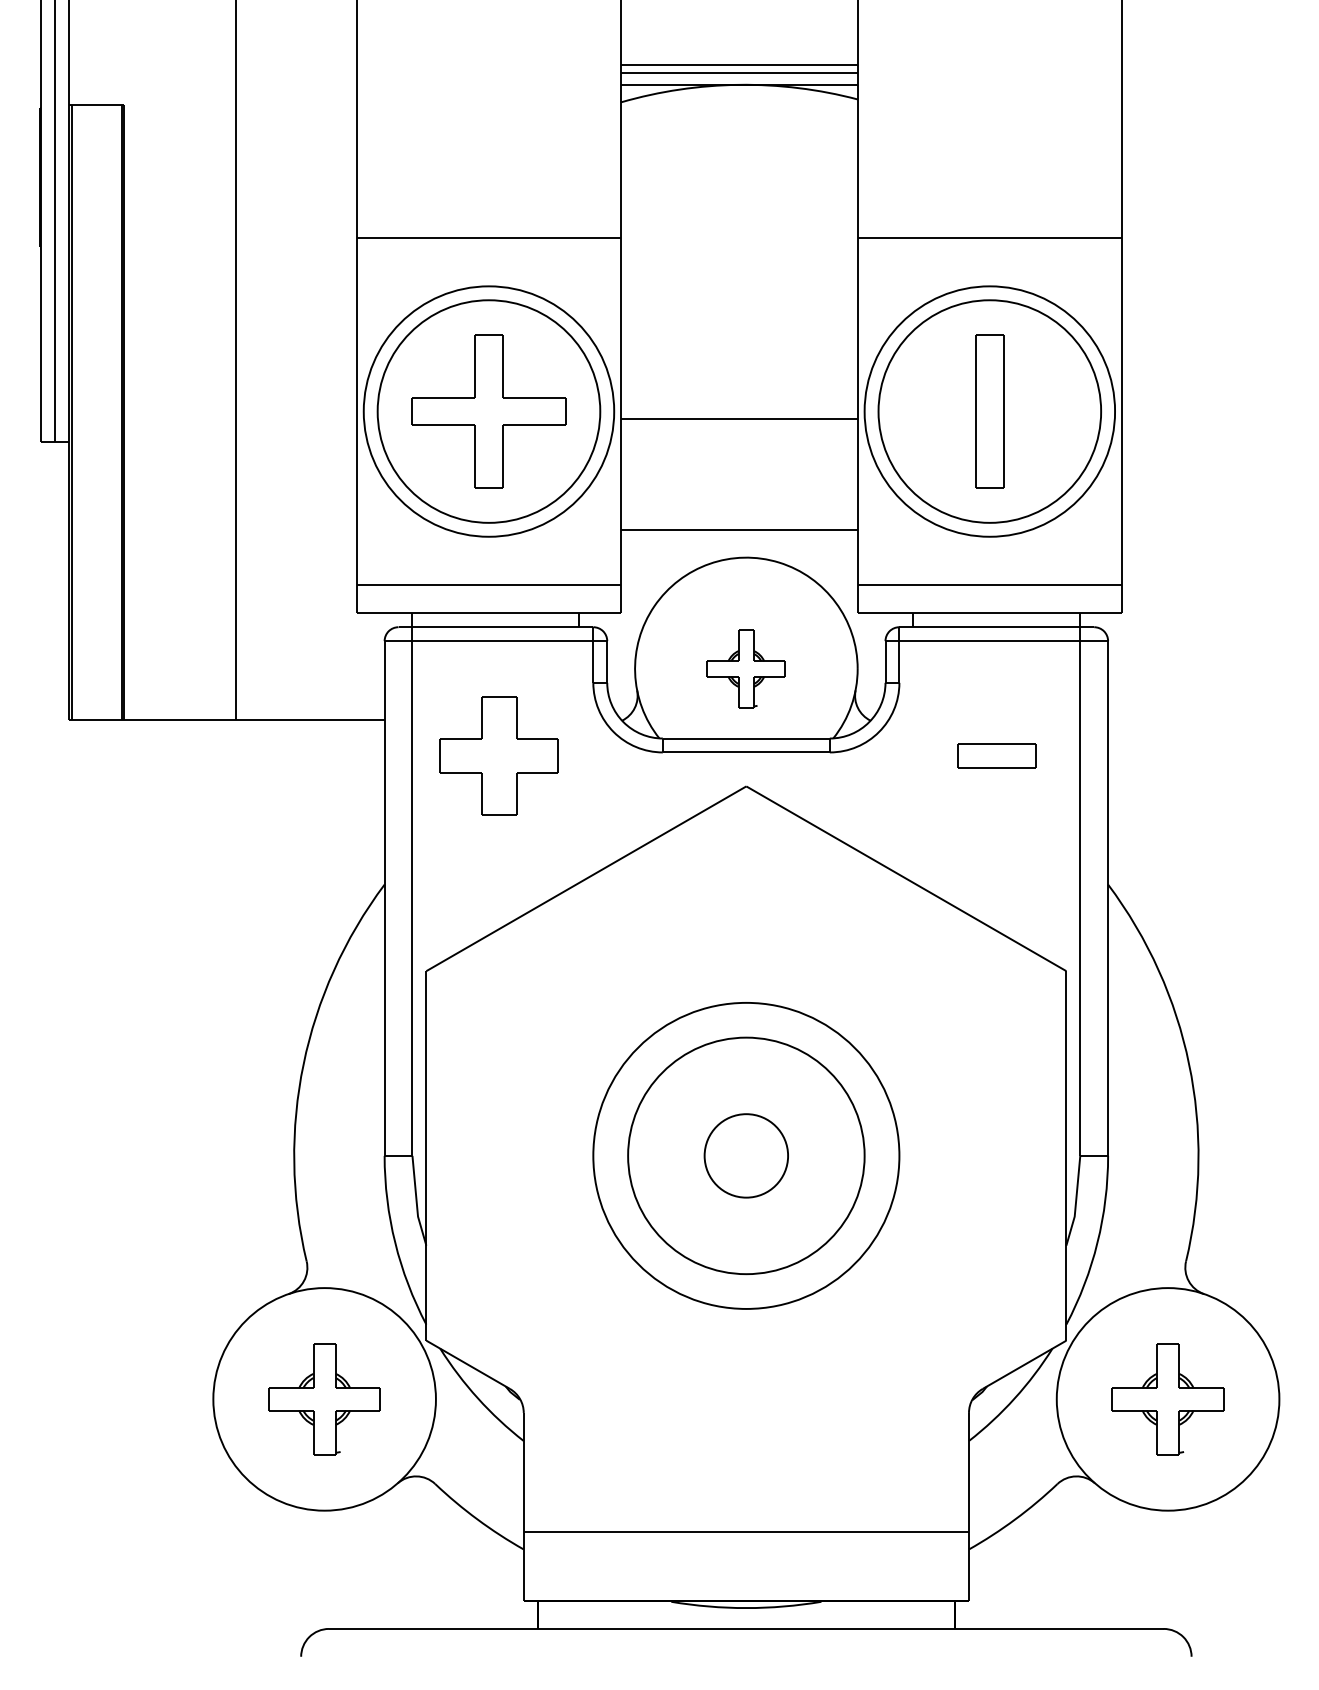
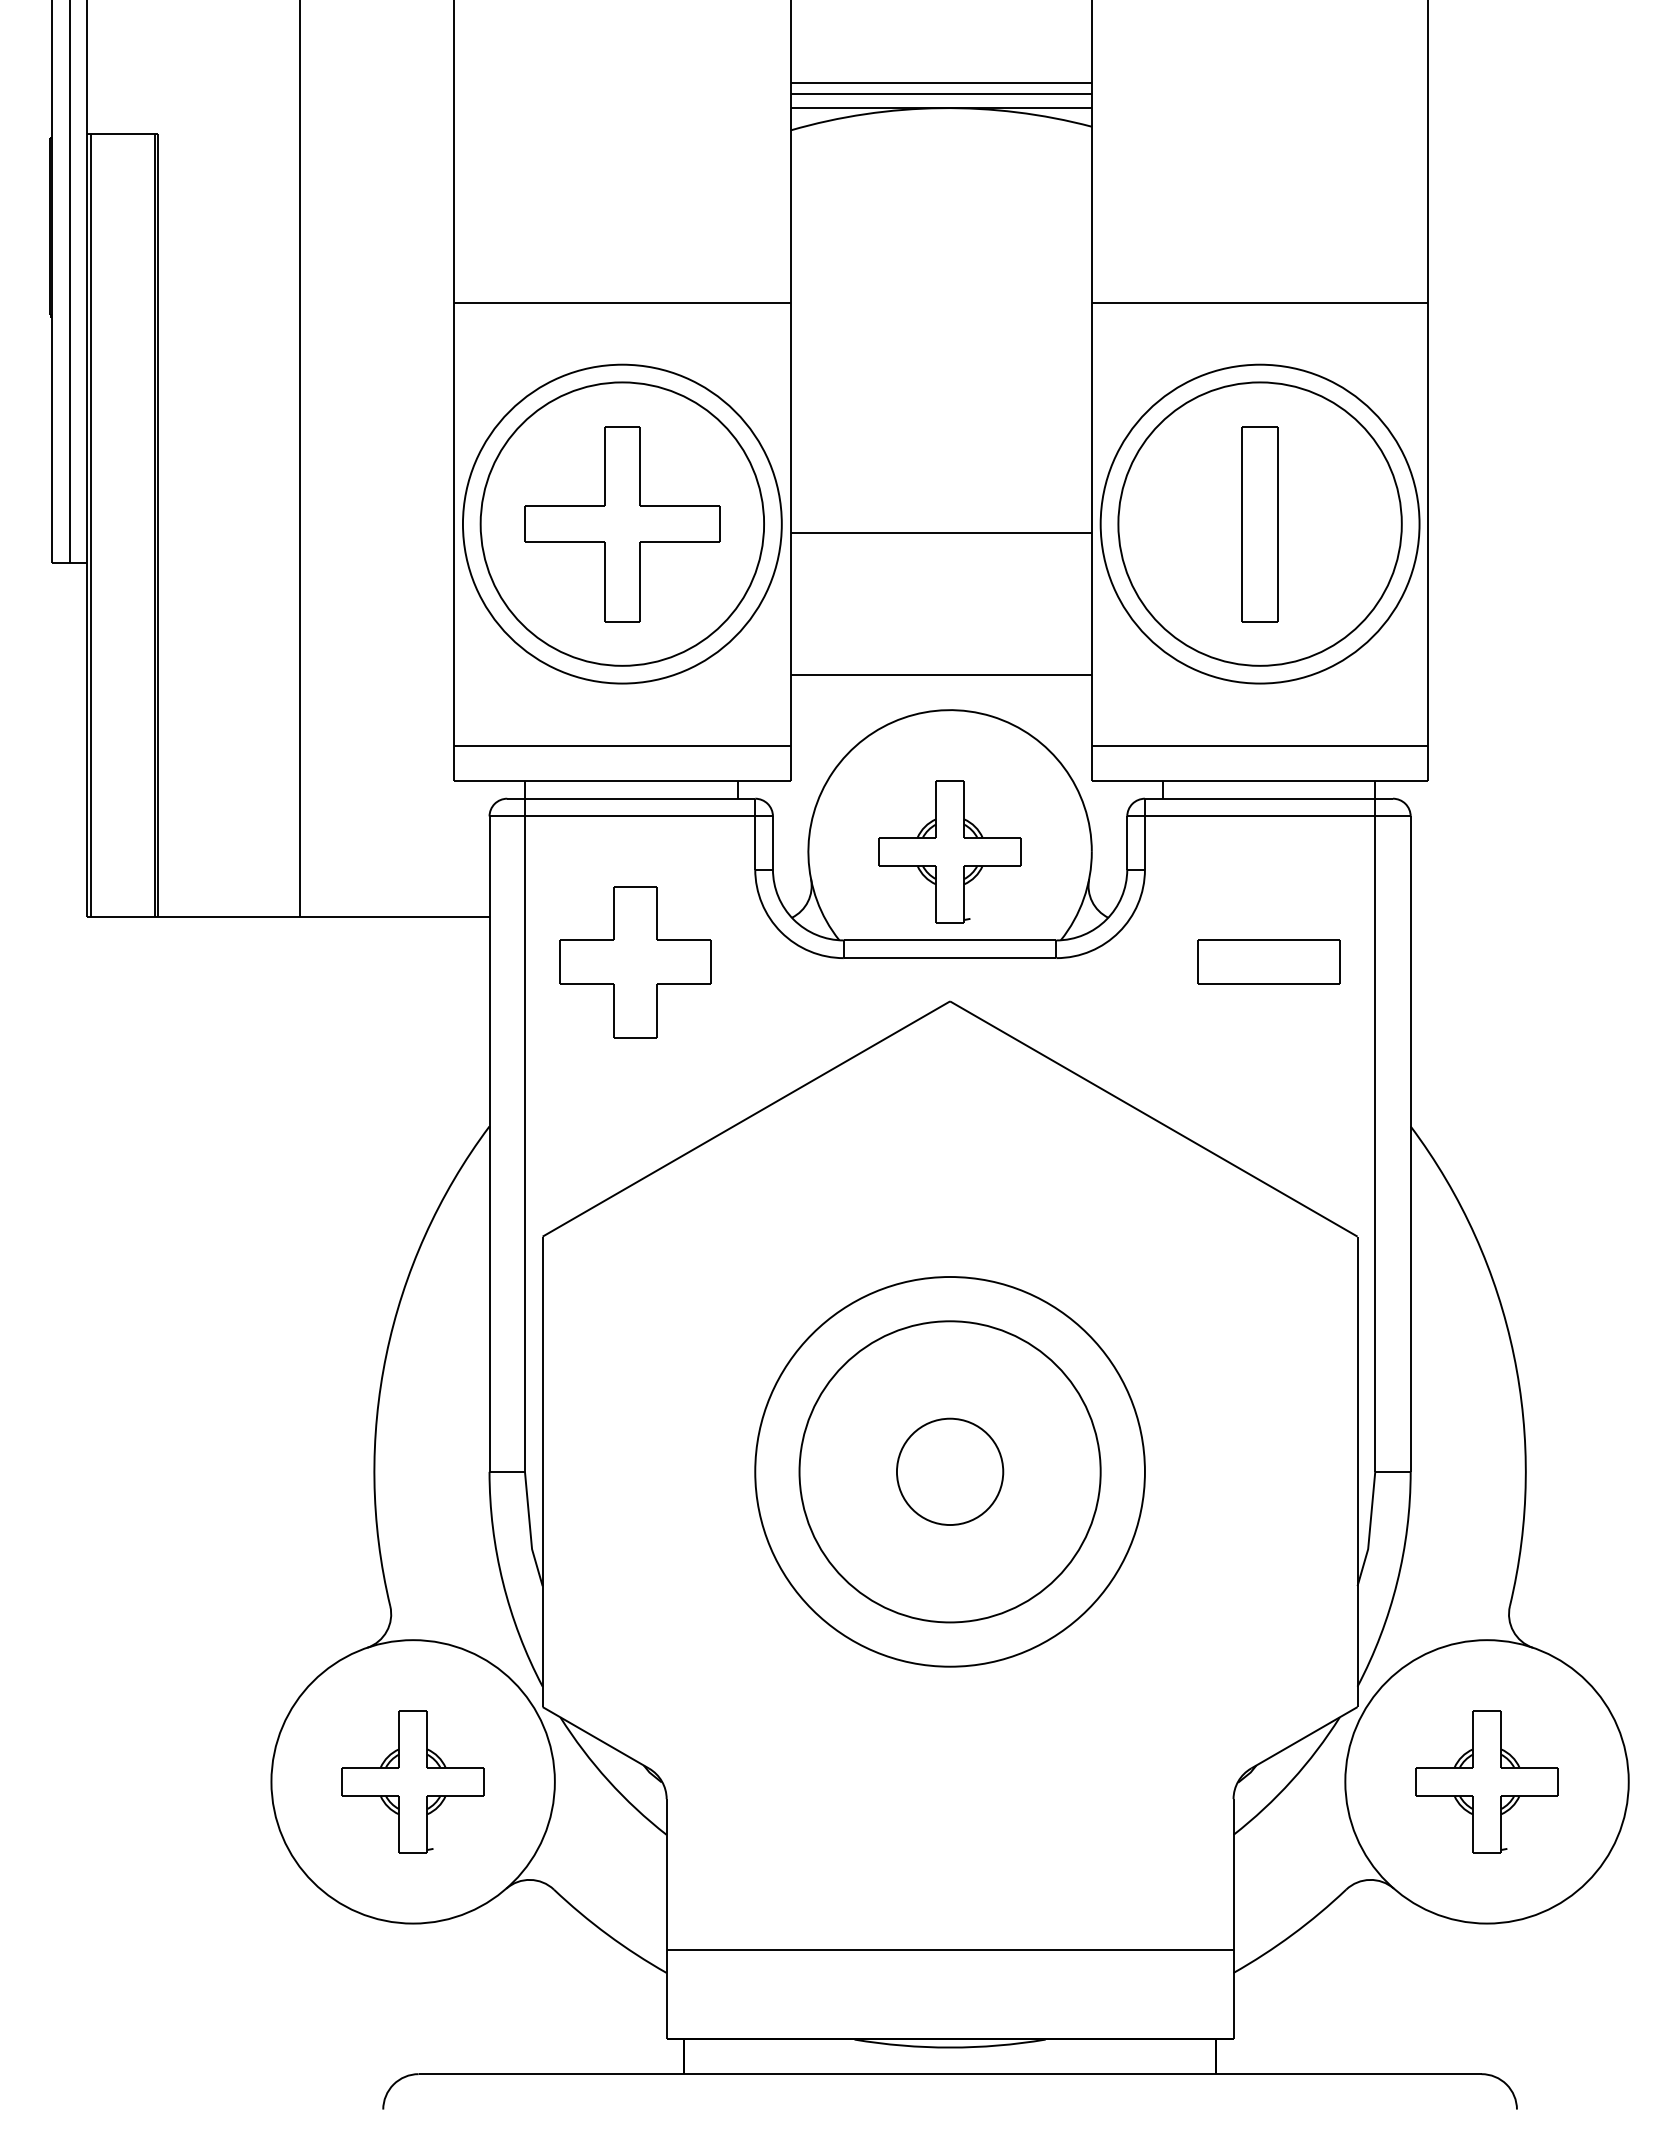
part: (745, 668) -> (949, 851), size x1.43
part: (996, 755) -> (1268, 961), size x1.43

